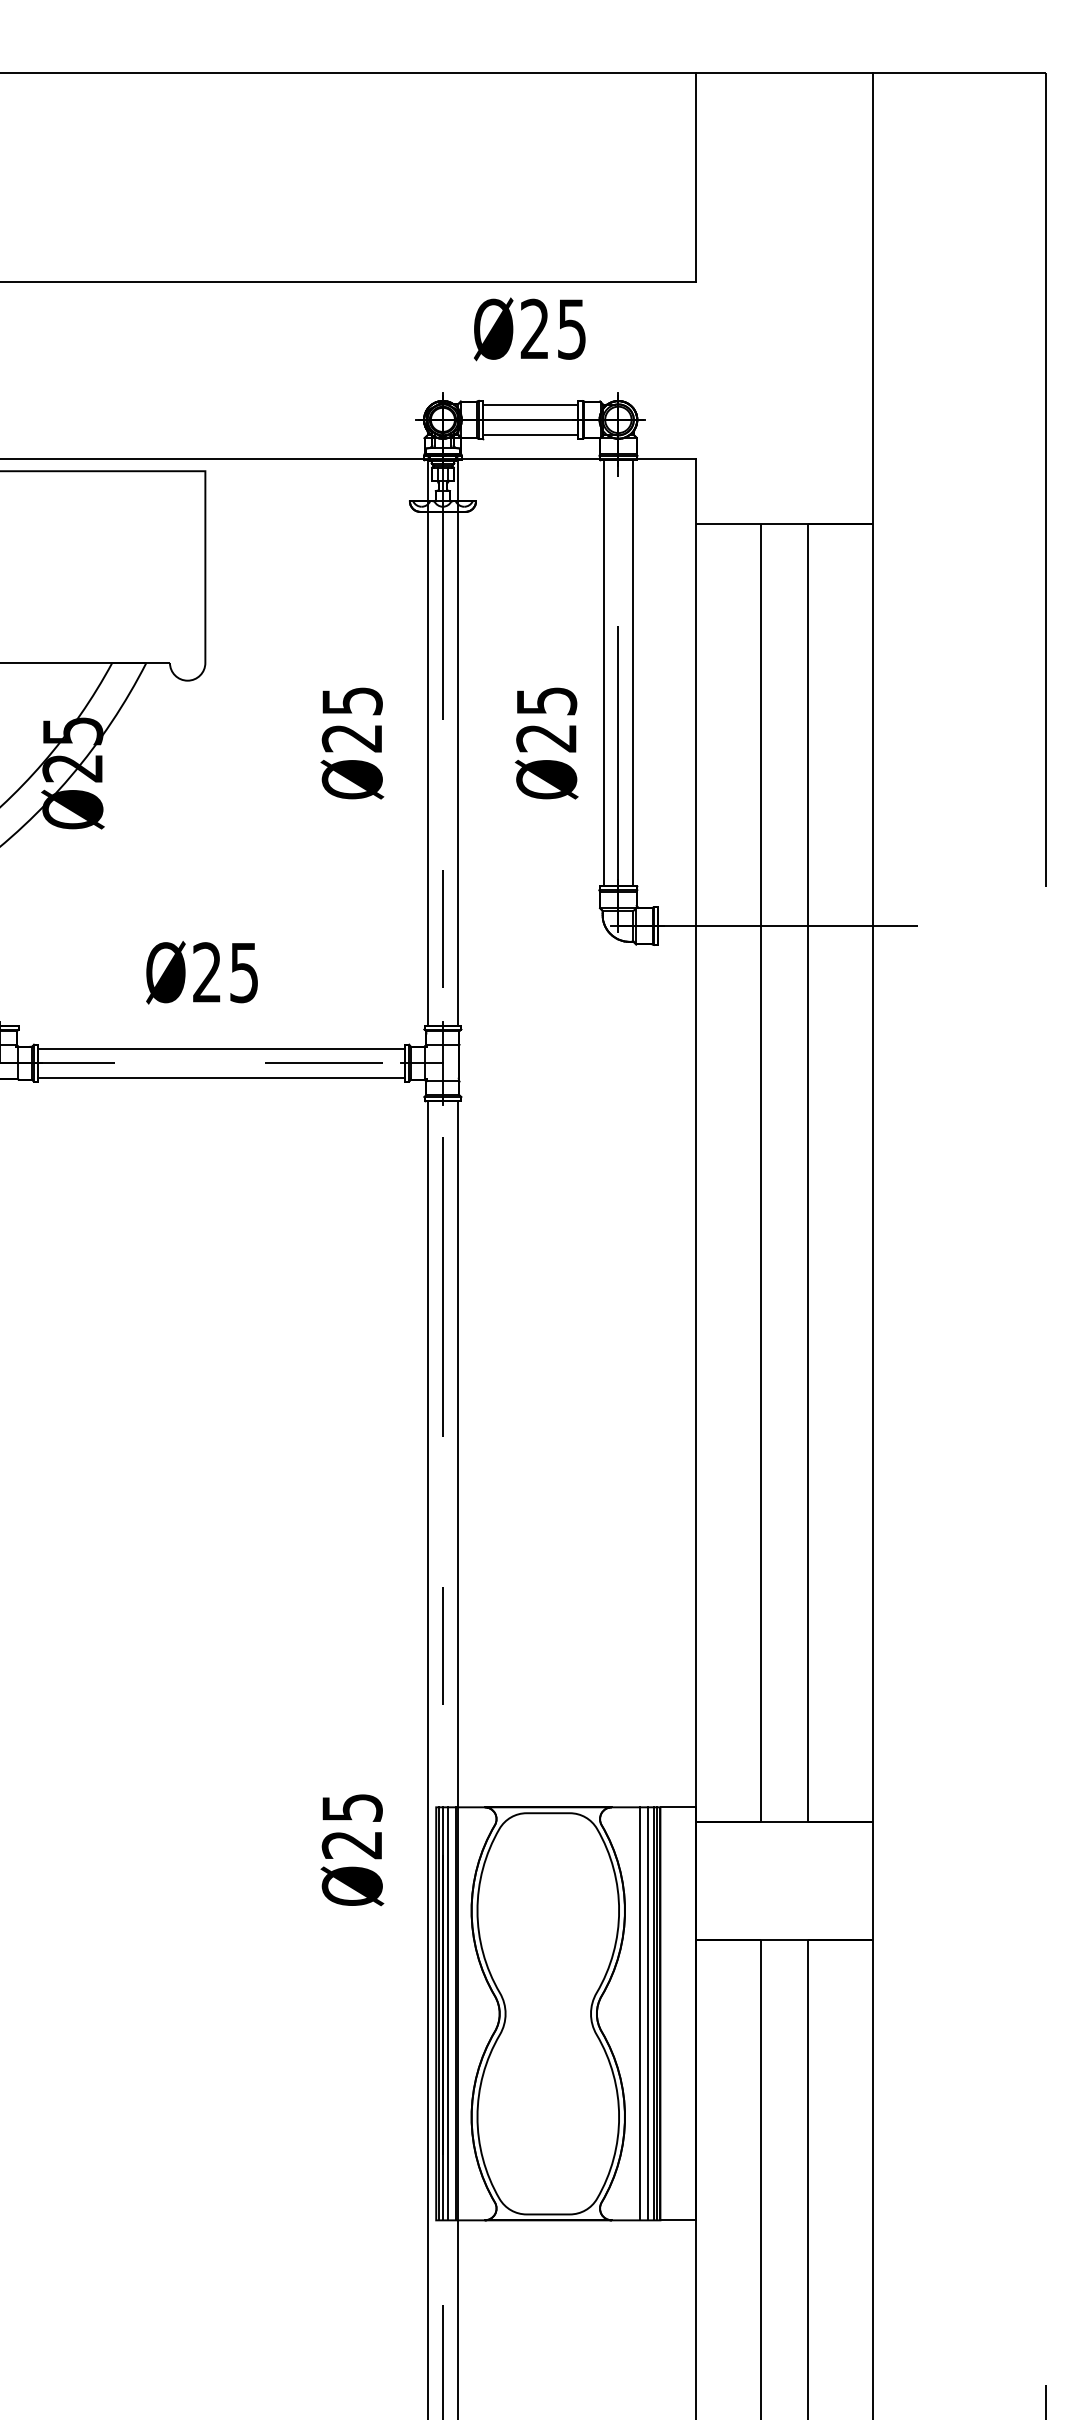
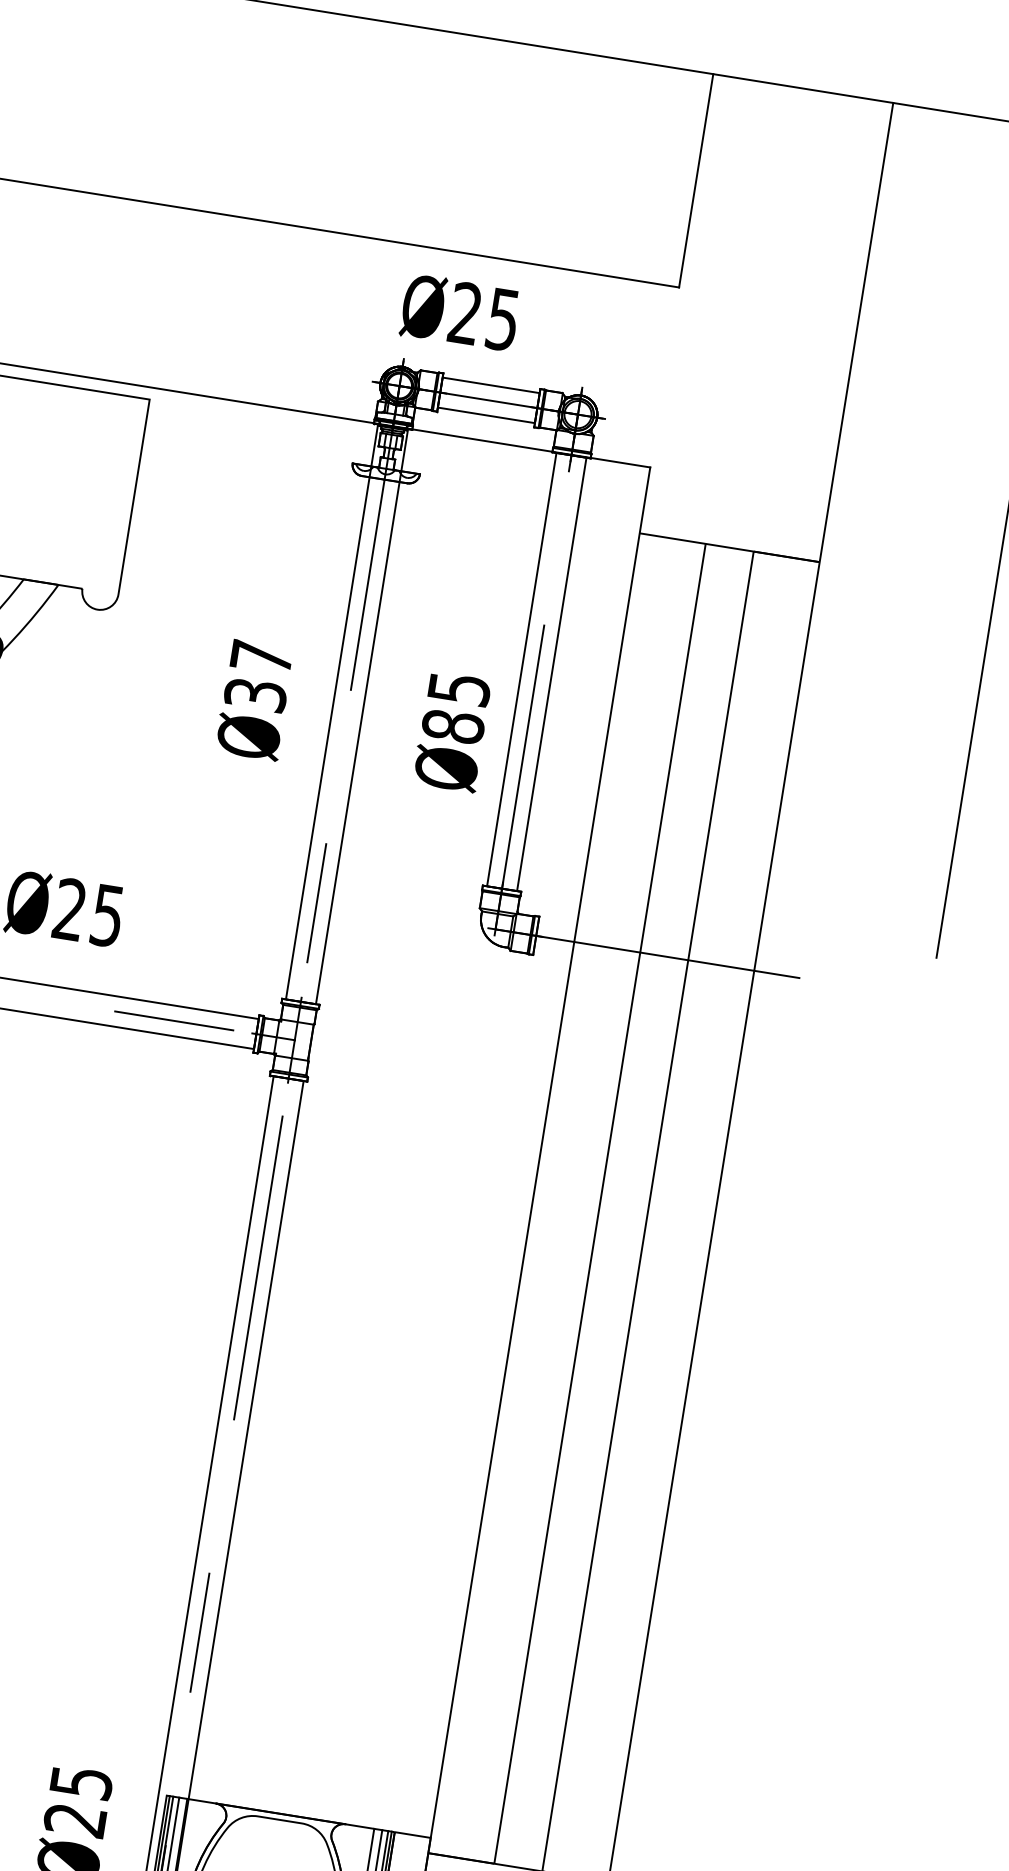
text: (529, 329) -> (459, 312), moved
text: (352, 719) -> (258, 675), Ø25 -> Ø37
text: (546, 737) -> (453, 725), Ø25 -> Ø85

